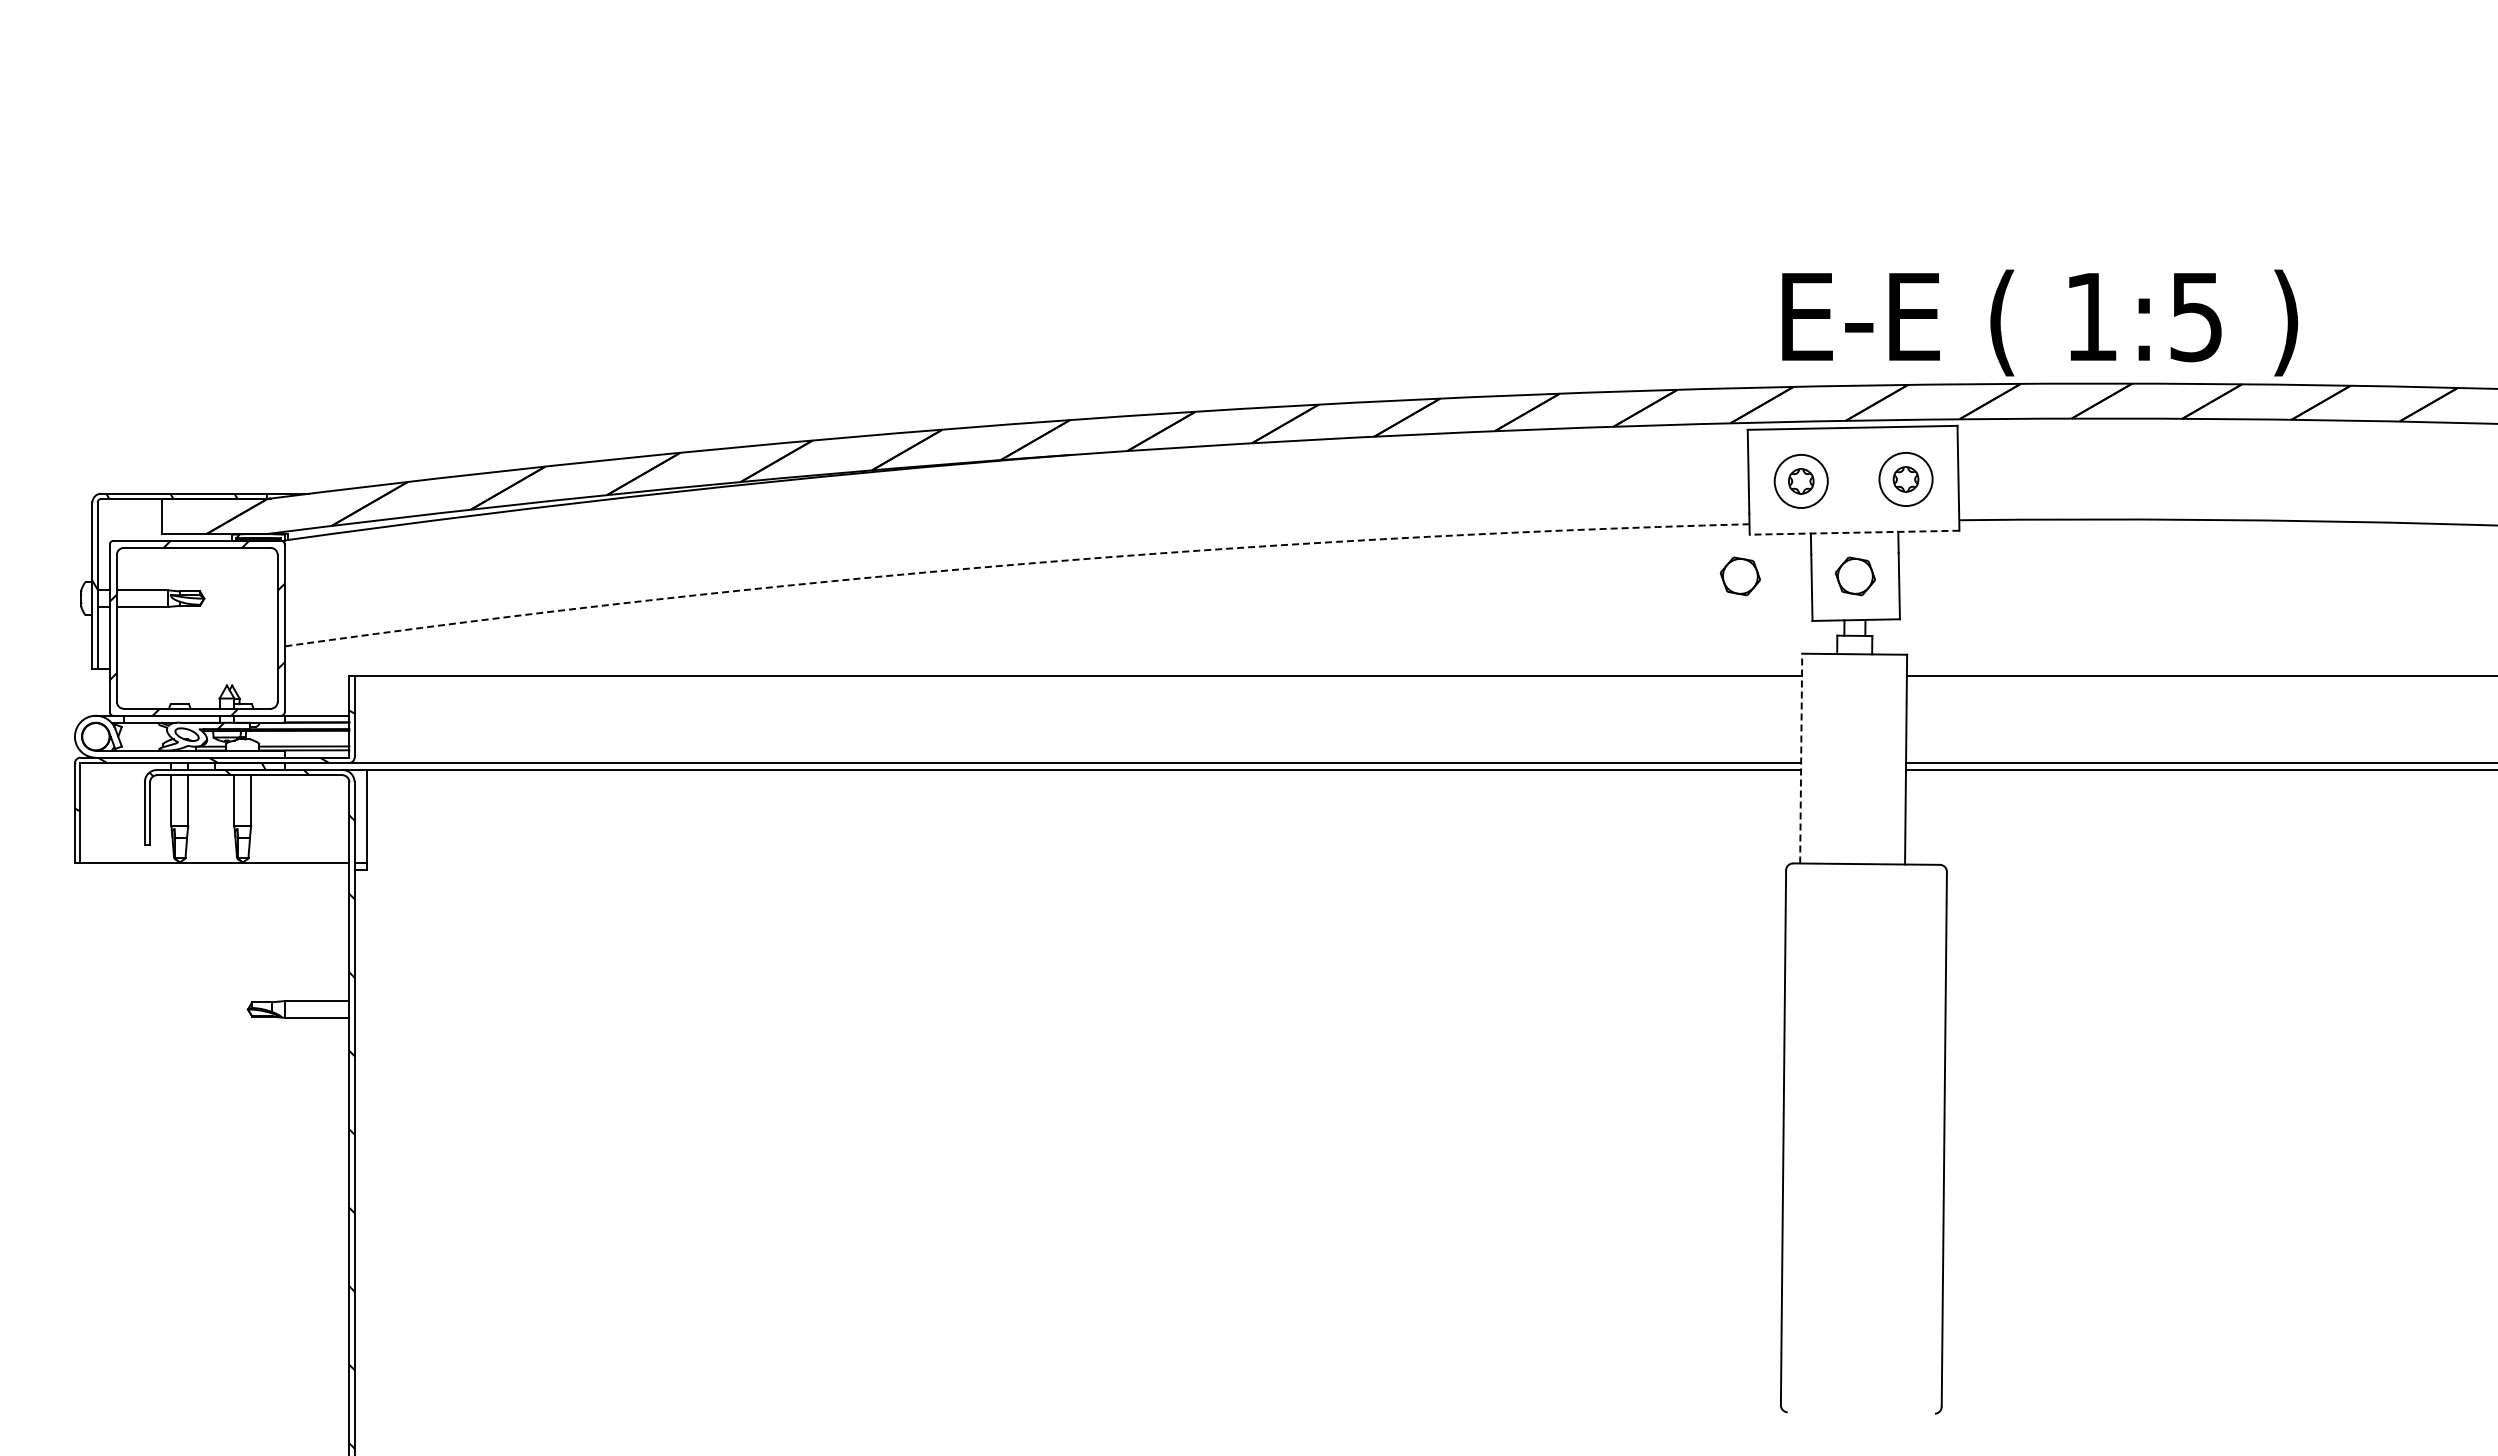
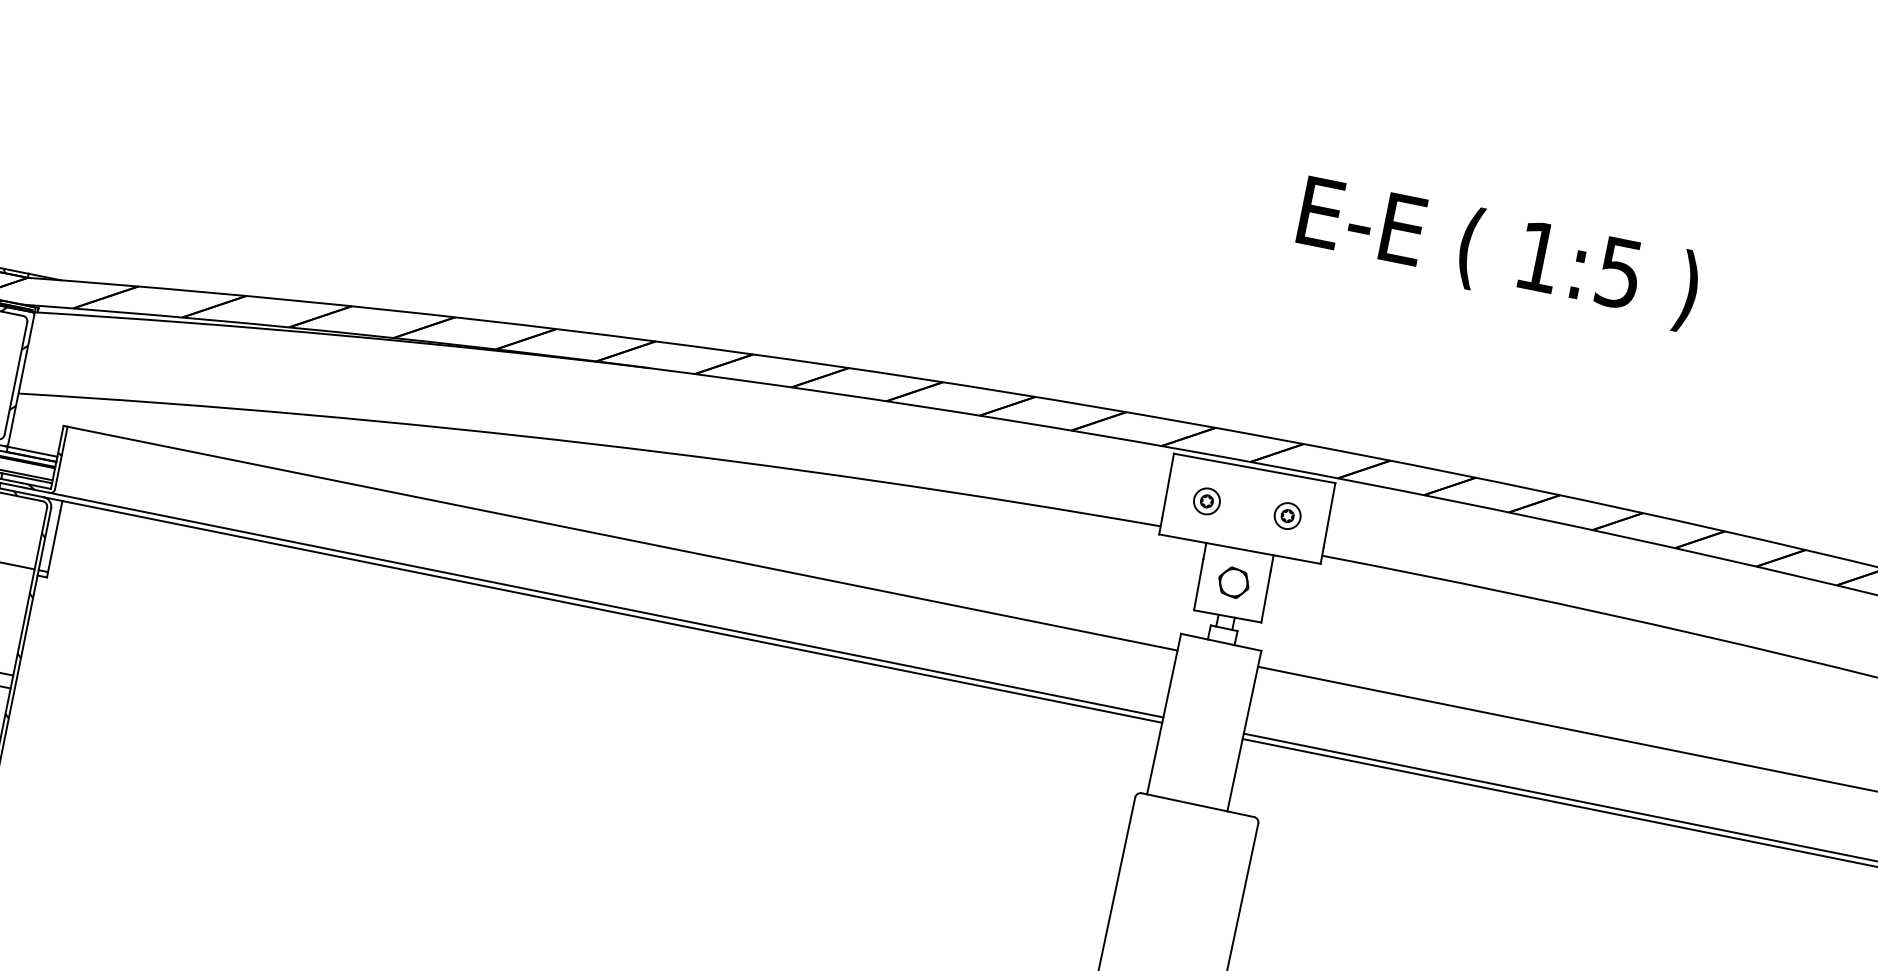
text: (2040, 322) -> (1499, 253), moved
part: (1905, 478) -> (1287, 515), size x0.62
part: (1800, 480) -> (1206, 500), size x0.62
line: (1854, 532) -> (1239, 548), dashed -> solid
arc: (1015, 564) -> (591, 443), dashed -> solid
part: (1739, 576) -> (1144, 564), removed
line: (1801, 758) -> (1164, 714), dashed -> solid

